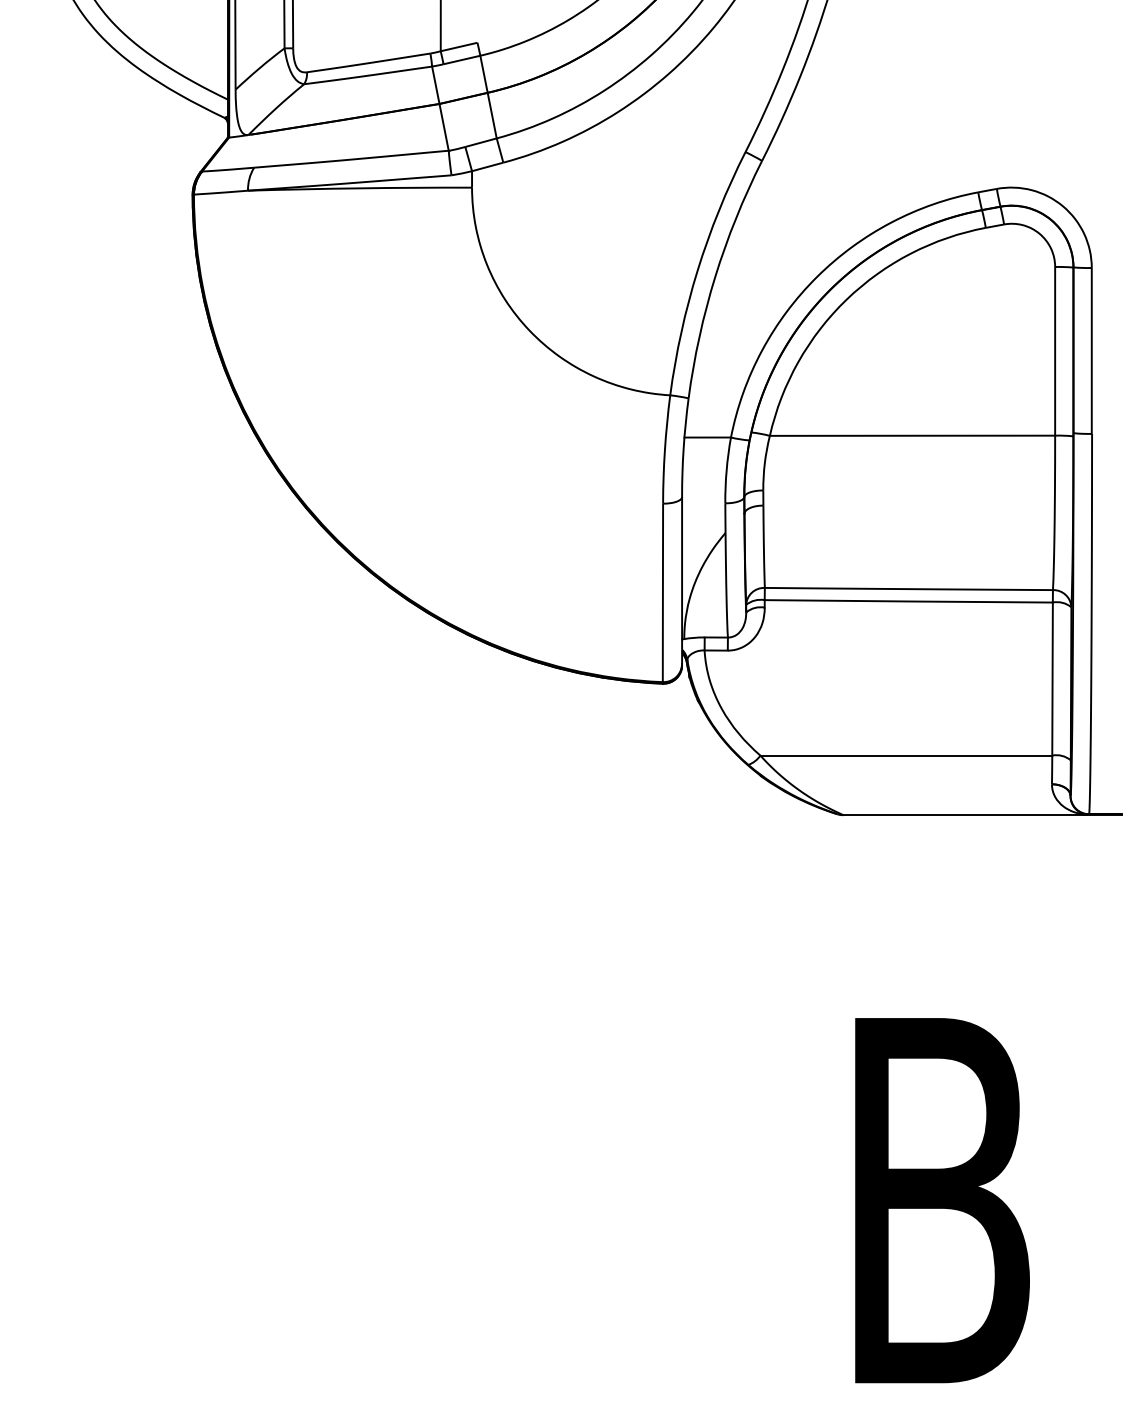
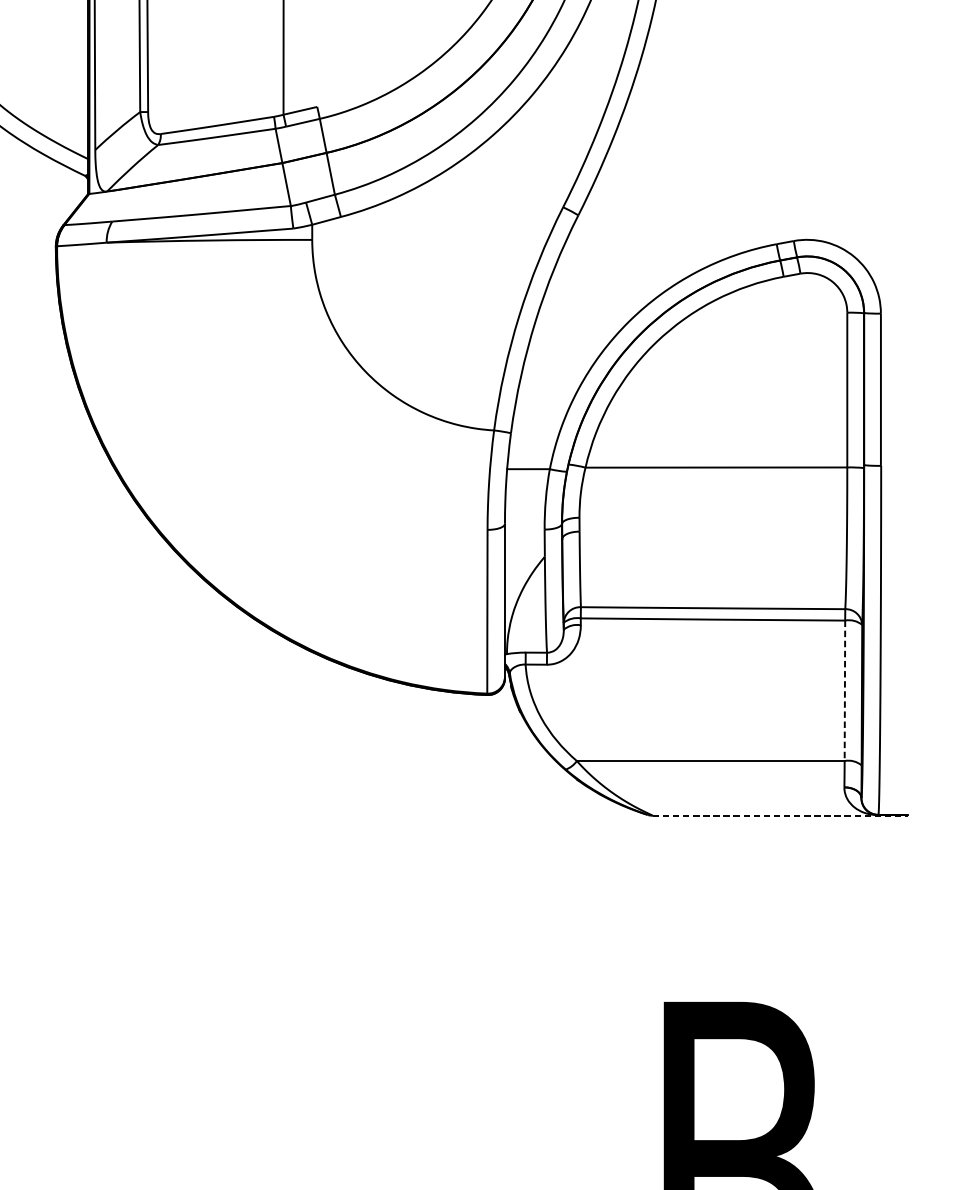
line: (1052, 679) -> (844, 691), solid -> dashed
line: (982, 815) -> (780, 816), solid -> dashed

